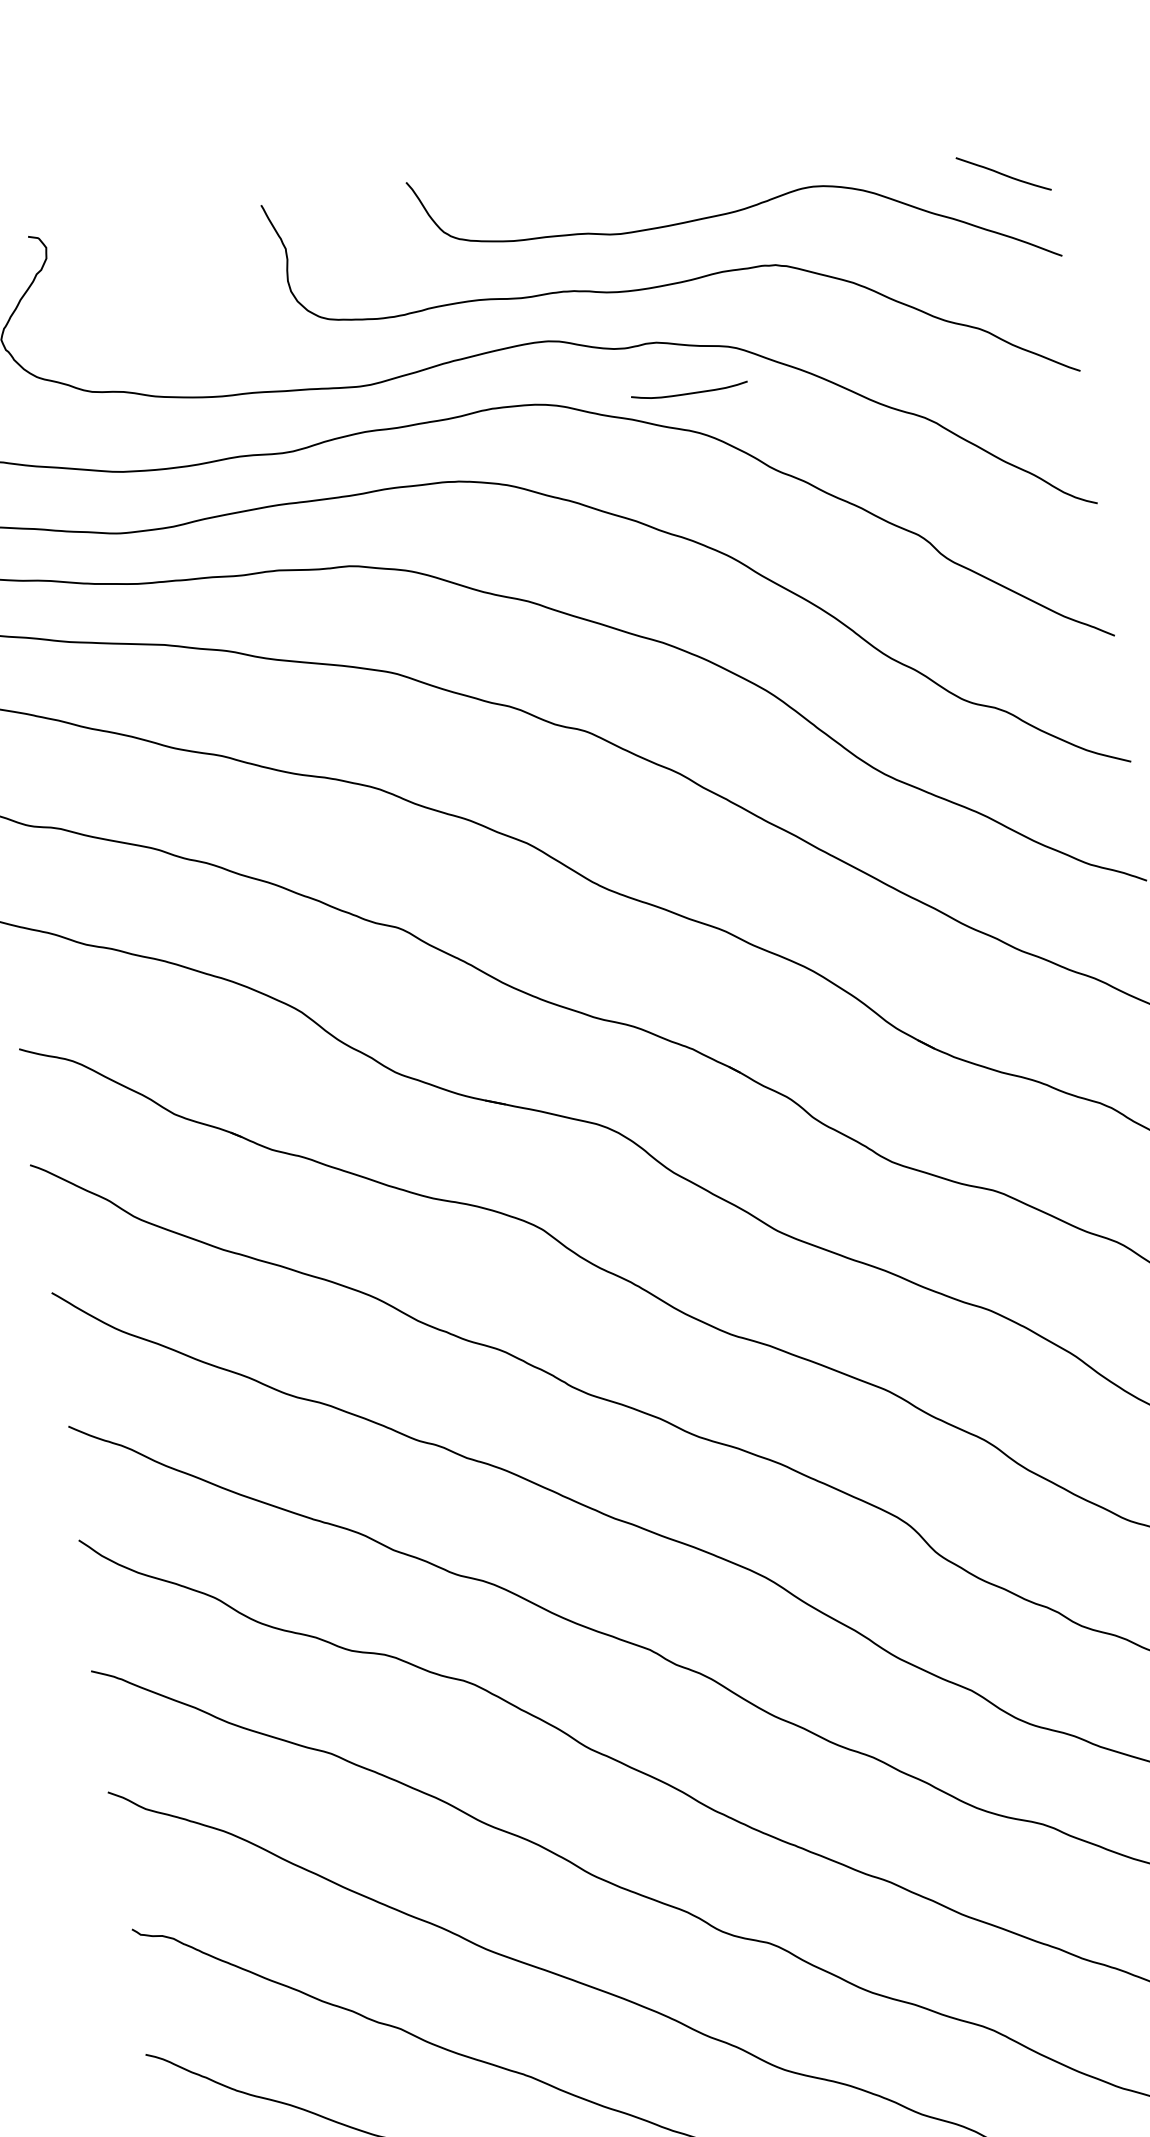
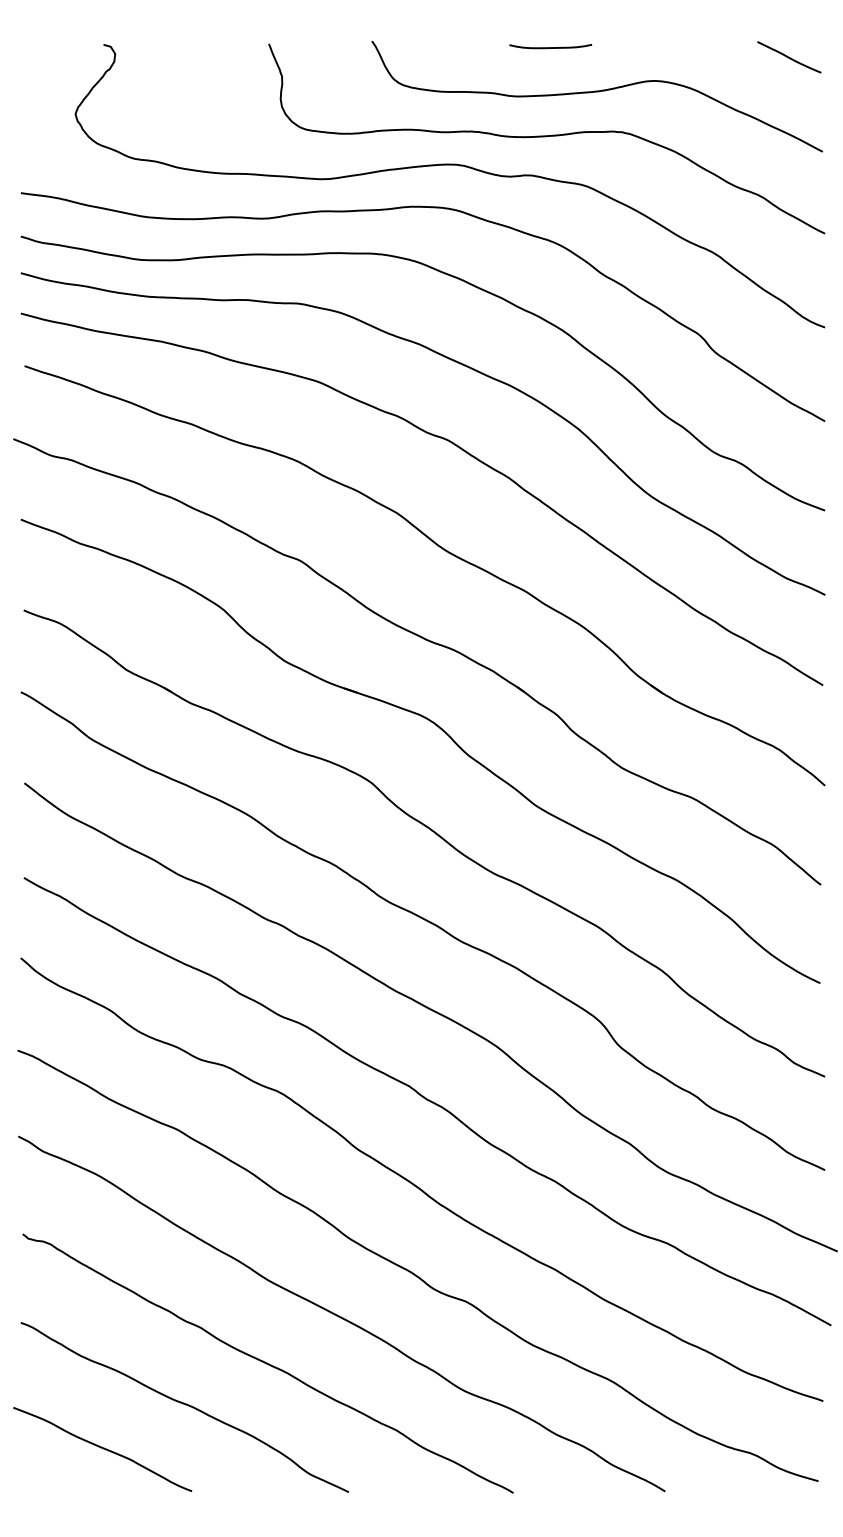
curve: (1003, 174) -> (789, 57), moved
curve: (689, 392) -> (550, 47), moved

